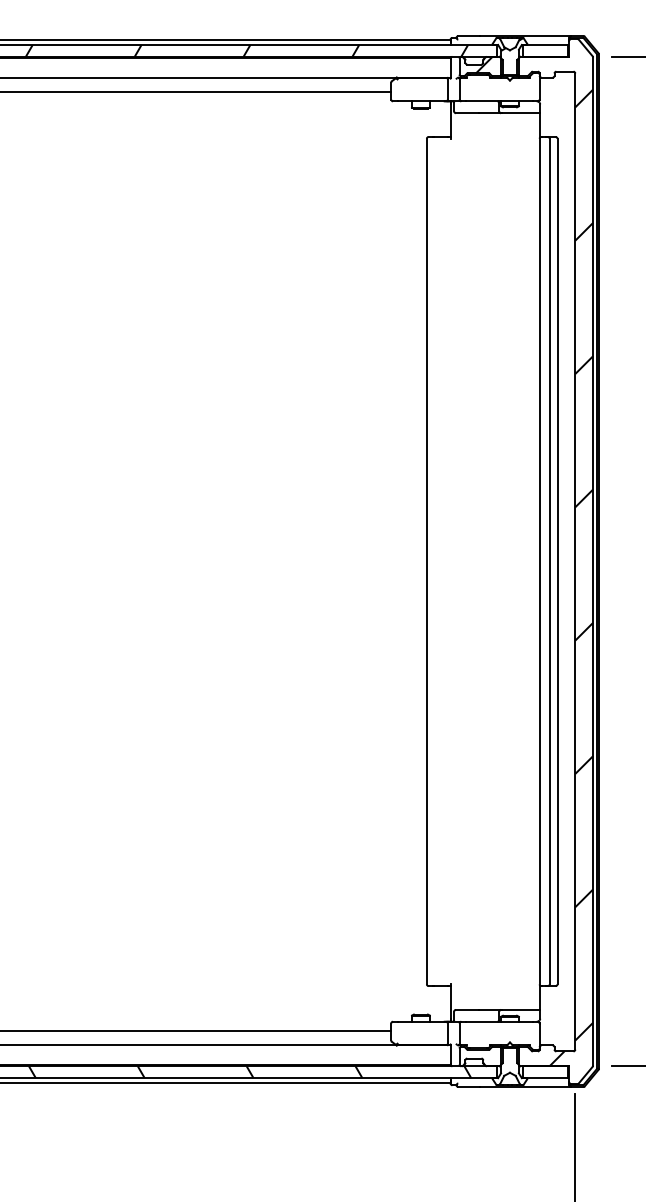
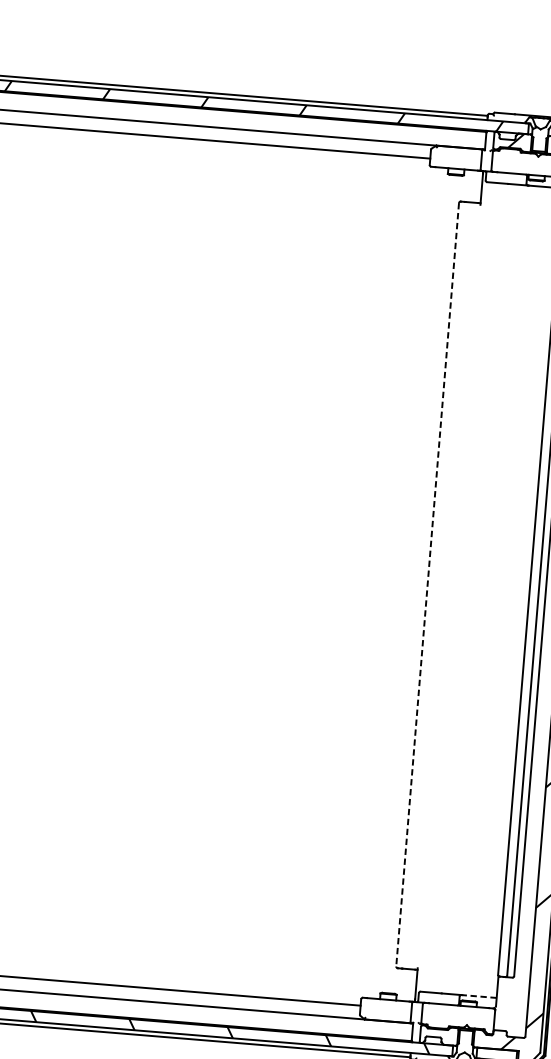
line: (426, 561) -> (427, 584), solid -> dashed
line: (520, 1009) -> (478, 996), solid -> dashed

